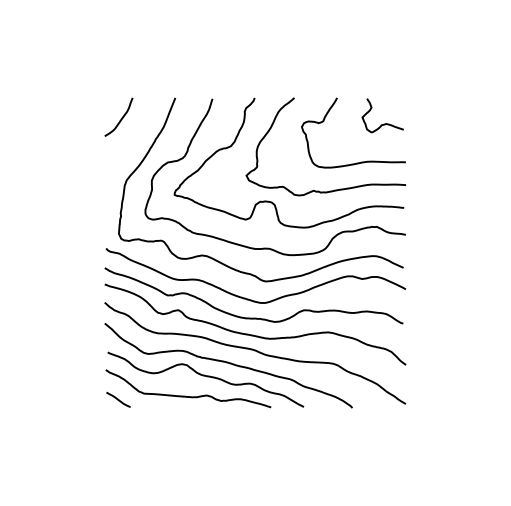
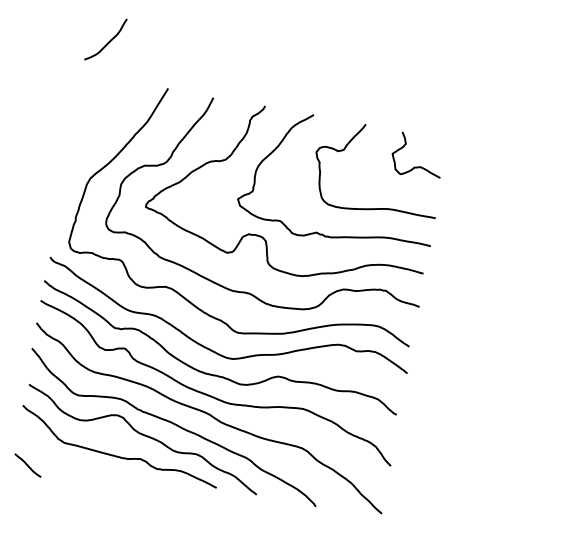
curve: (121, 117) -> (108, 40), moved
line: (118, 399) -> (28, 465), moved

